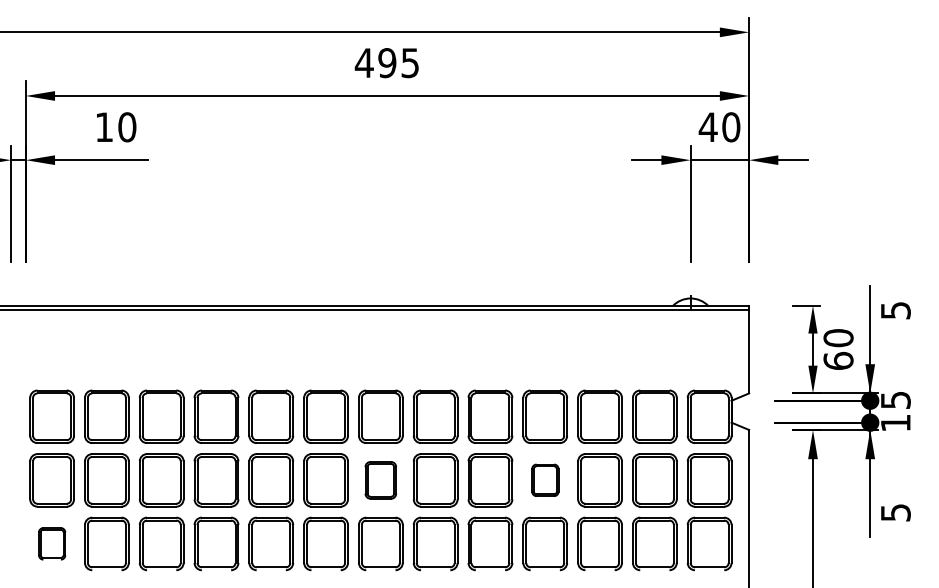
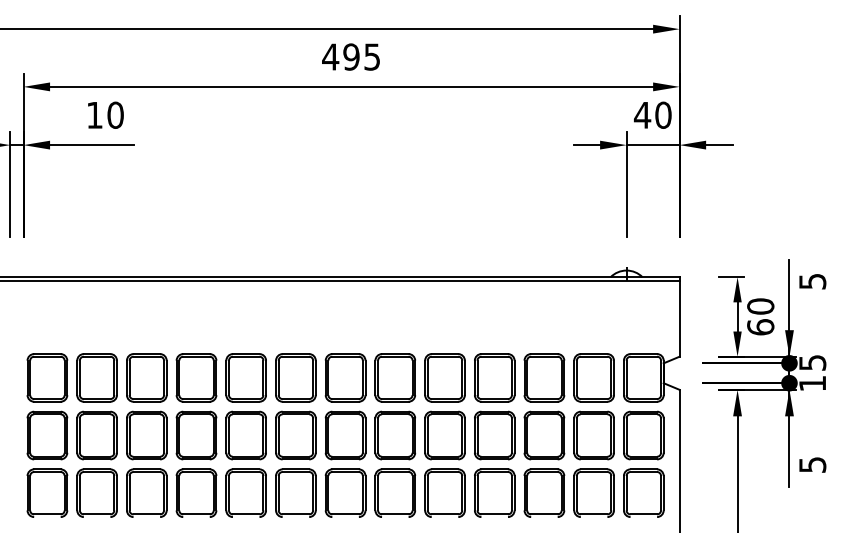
part: (380, 480) -> (345, 435), size x1.43
part: (545, 480) -> (494, 435), size x1.67
part: (52, 543) -> (47, 492), size x1.67

